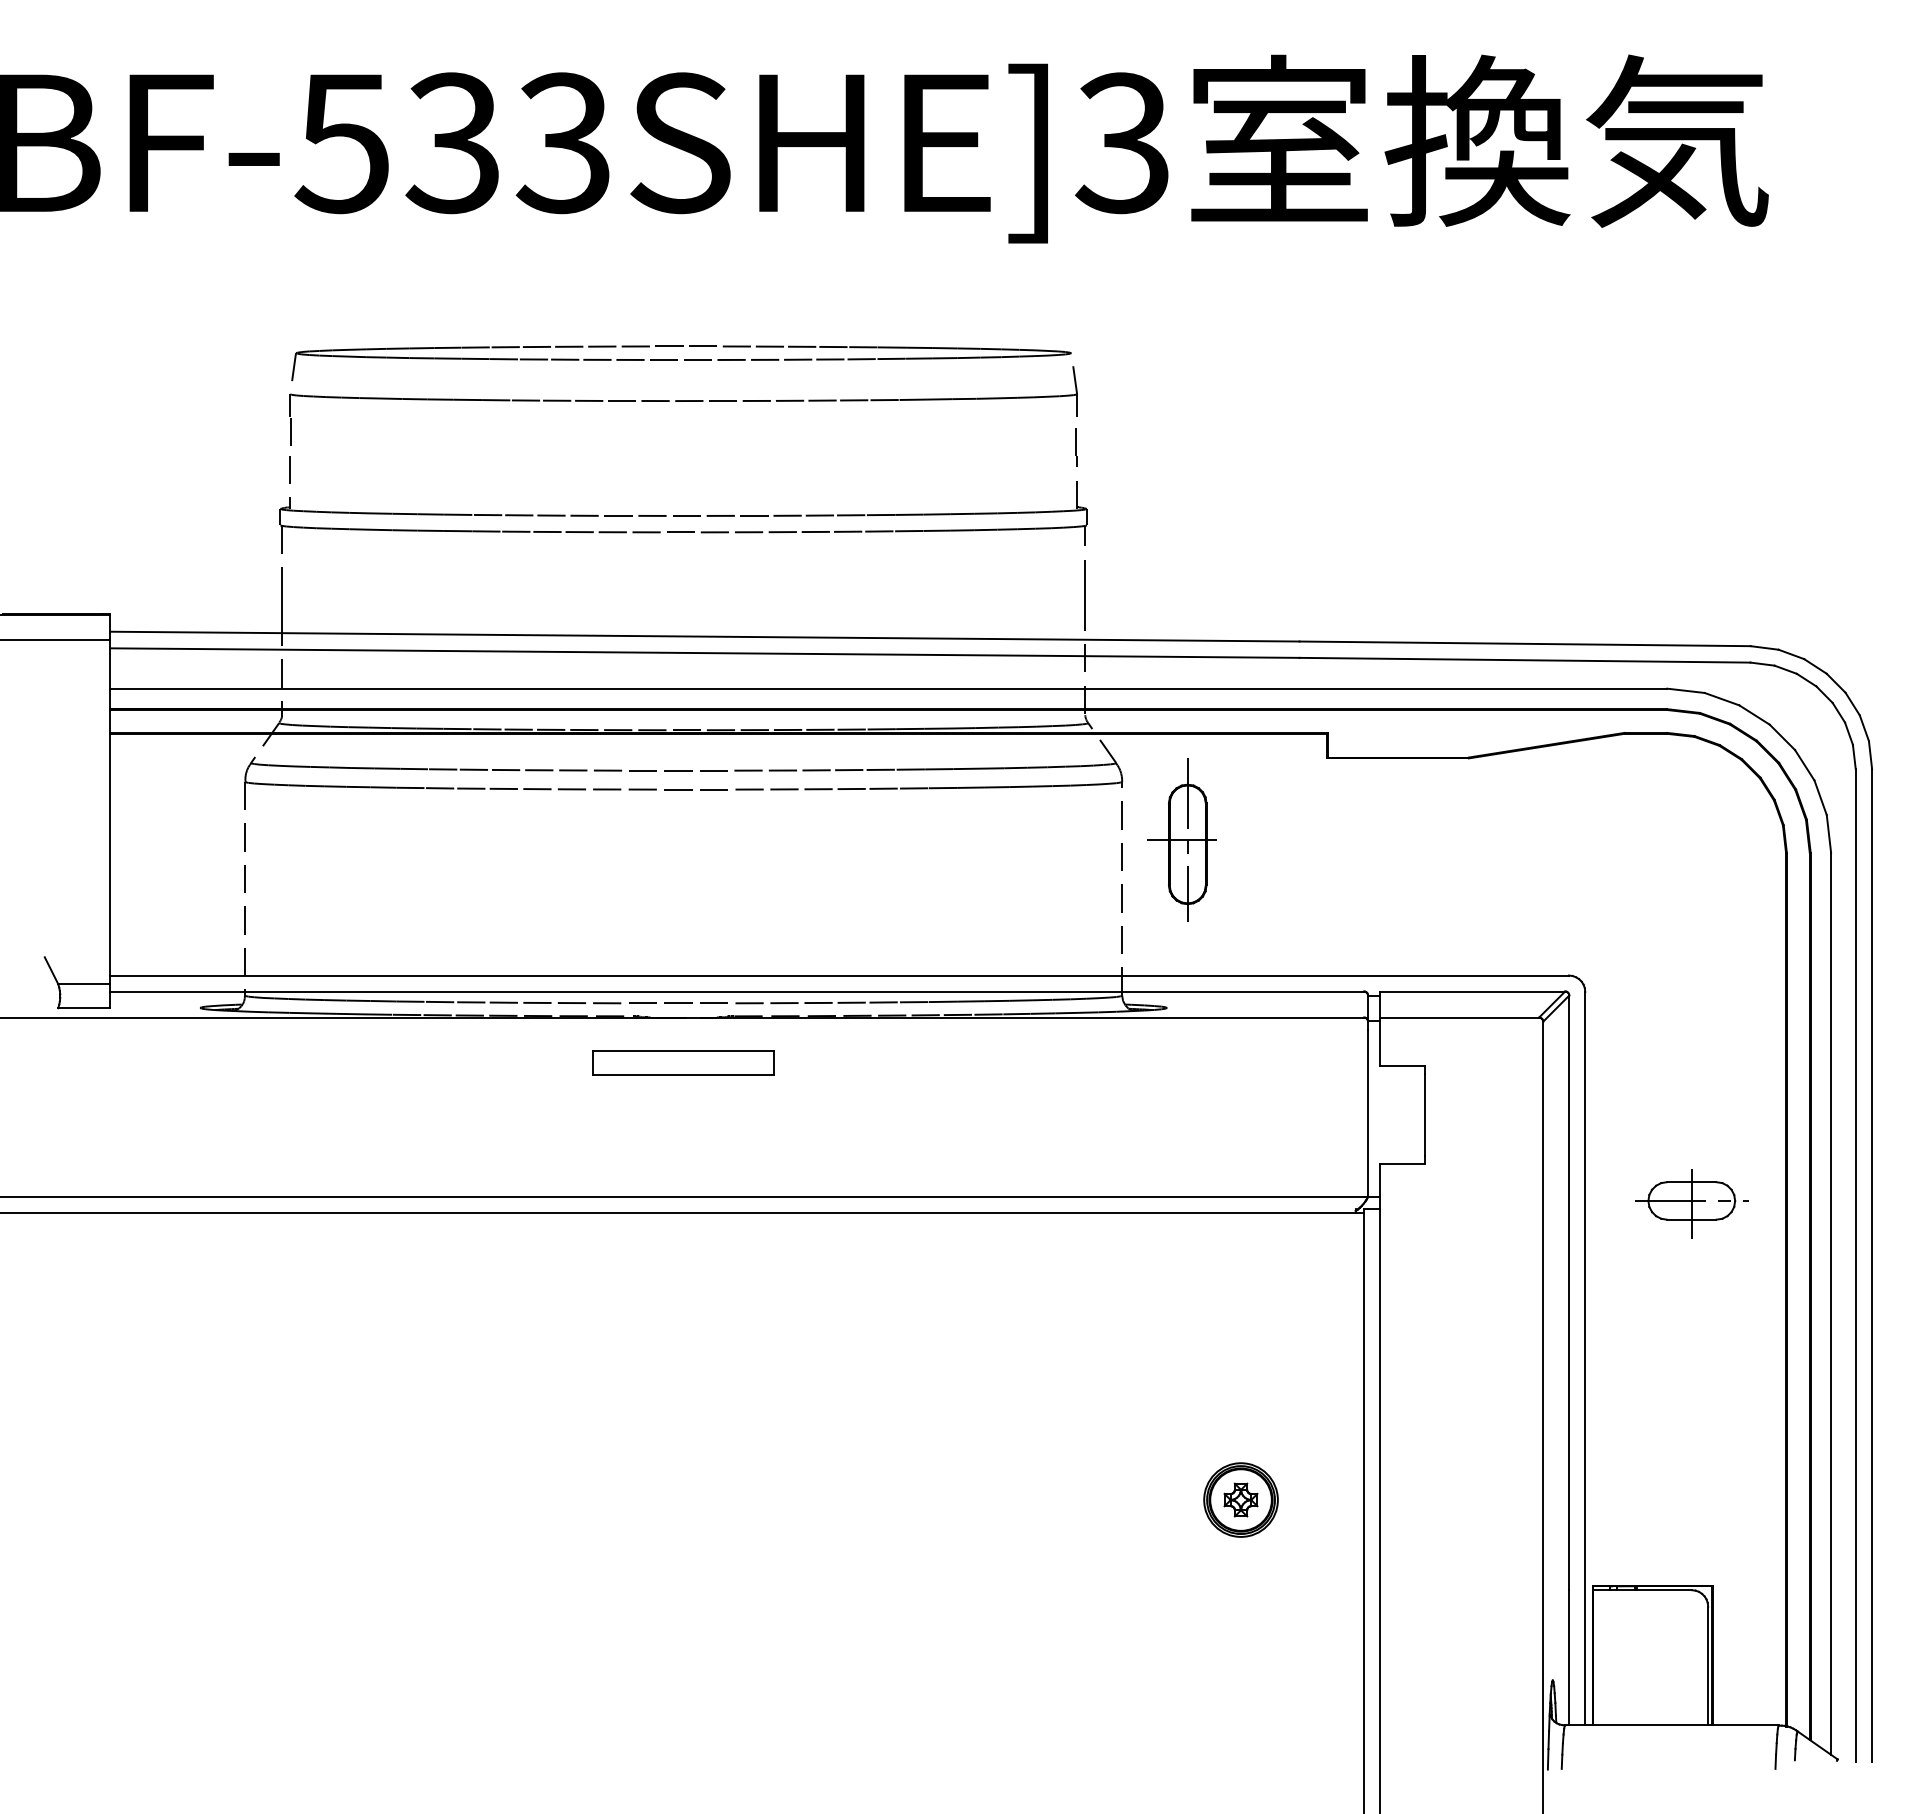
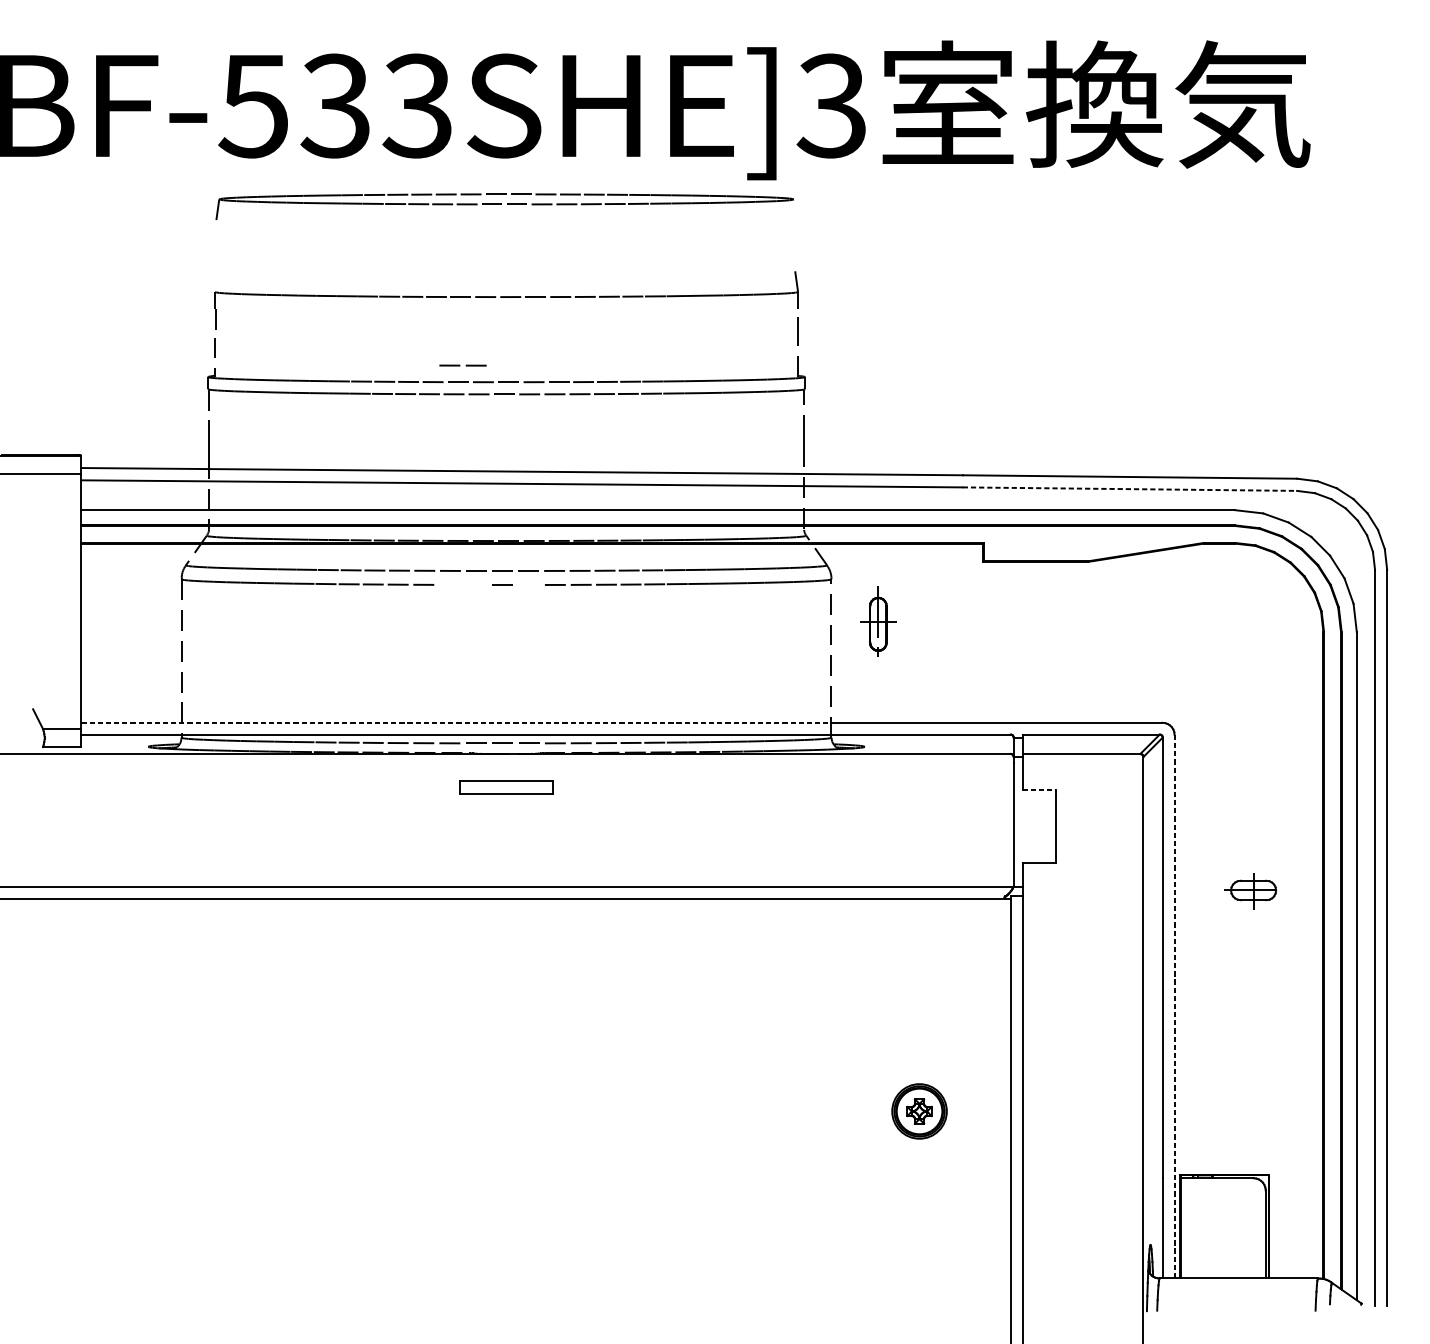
part: (681, 363) -> (504, 207), moved
line: (1524, 660) -> (1129, 489), solid -> dashed
line: (621, 789) -> (460, 365), moved
line: (713, 789) -> (528, 584), removed
part: (1181, 839) -> (875, 621), size x0.6
line: (616, 975) -> (456, 722), solid -> dashed
part: (683, 1062) -> (506, 787), size x0.7
line: (1402, 1065) -> (1039, 789), solid -> dashed
part: (1691, 1203) -> (1253, 891), size x0.7
line: (1585, 1358) -> (1174, 1006), solid -> dashed

